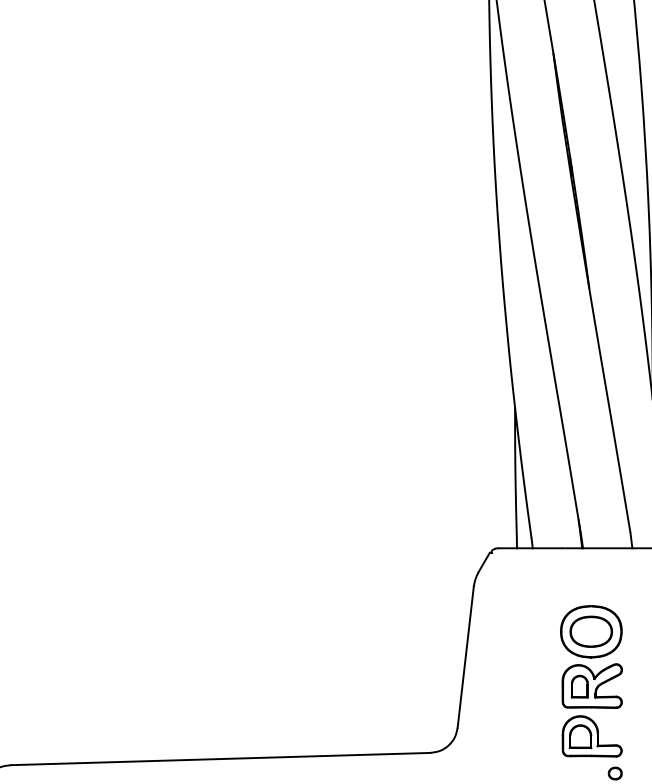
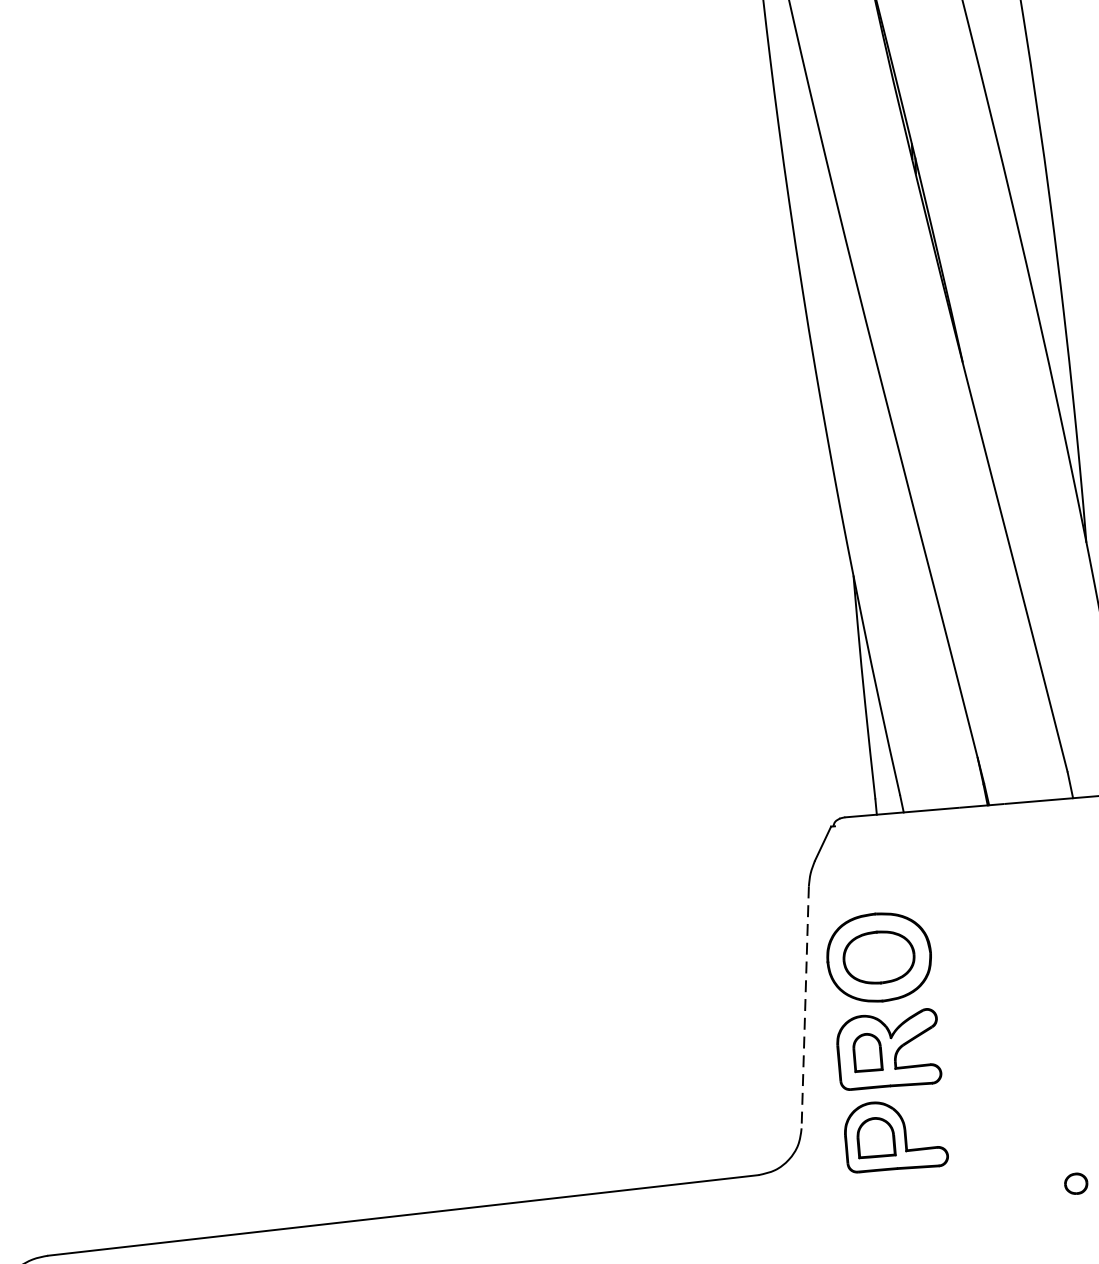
line: (465, 657) -> (804, 1007), solid -> dashed
part: (591, 681) -> (886, 1042), moved

